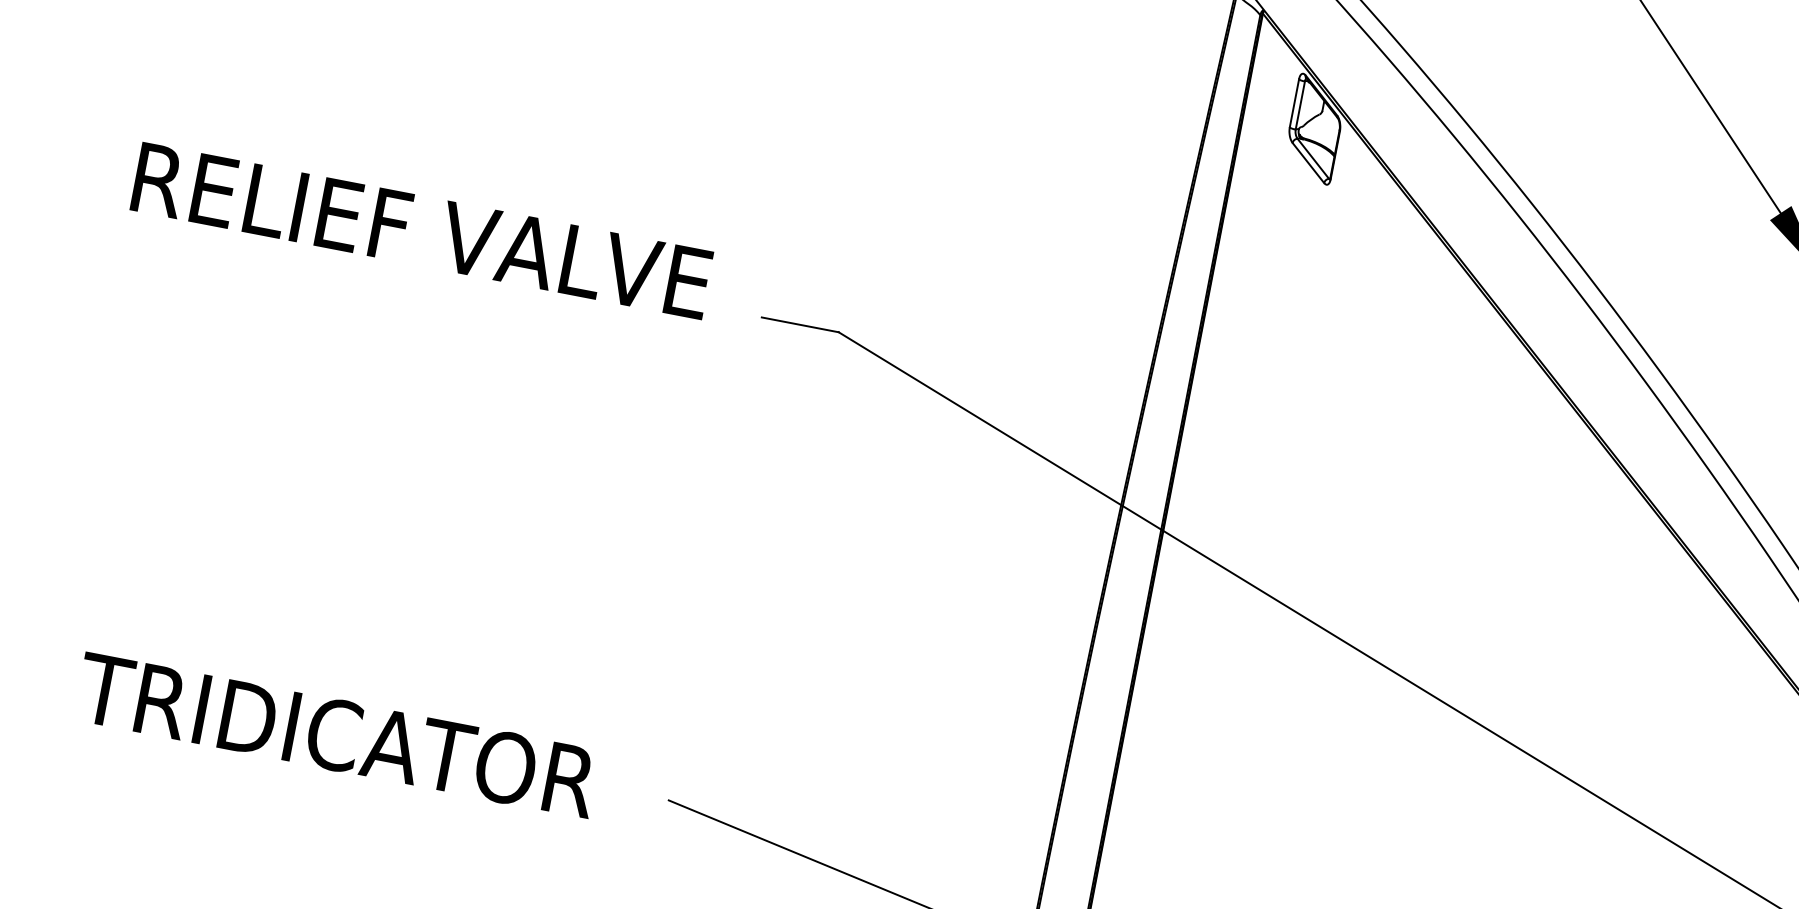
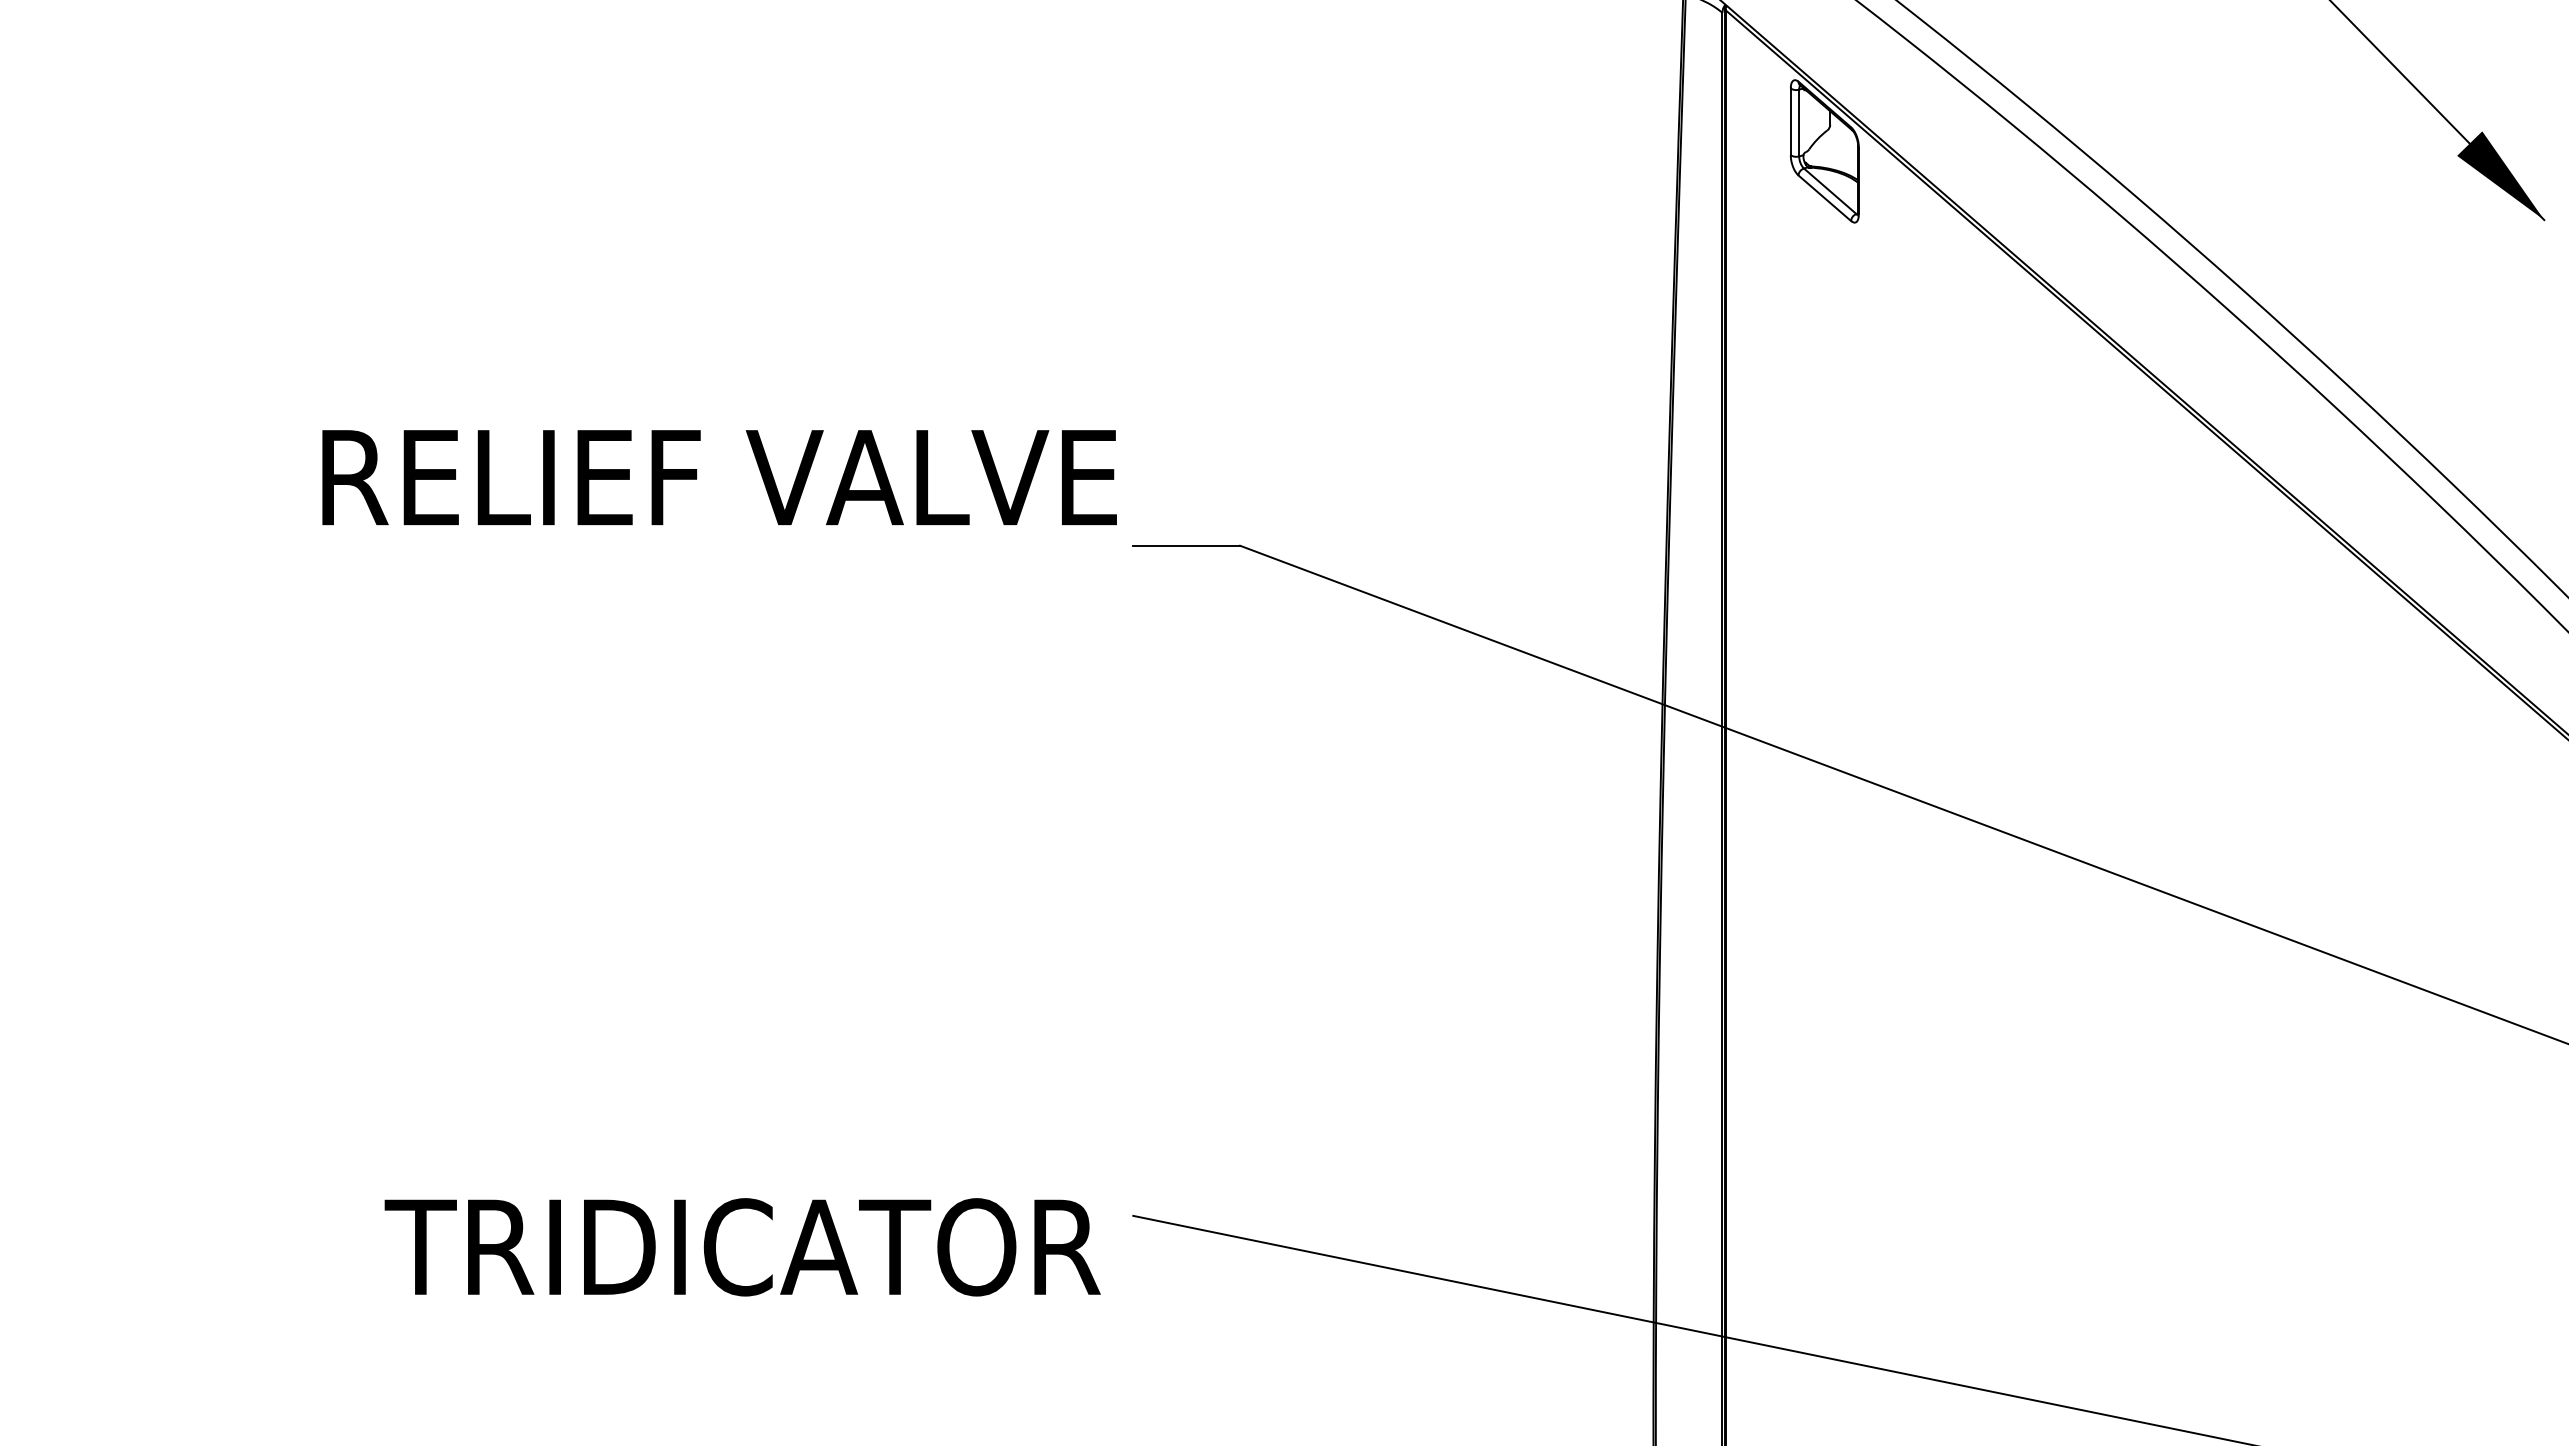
text: (422, 230) -> (719, 477), moved
text: (336, 735) -> (742, 1247), moved

